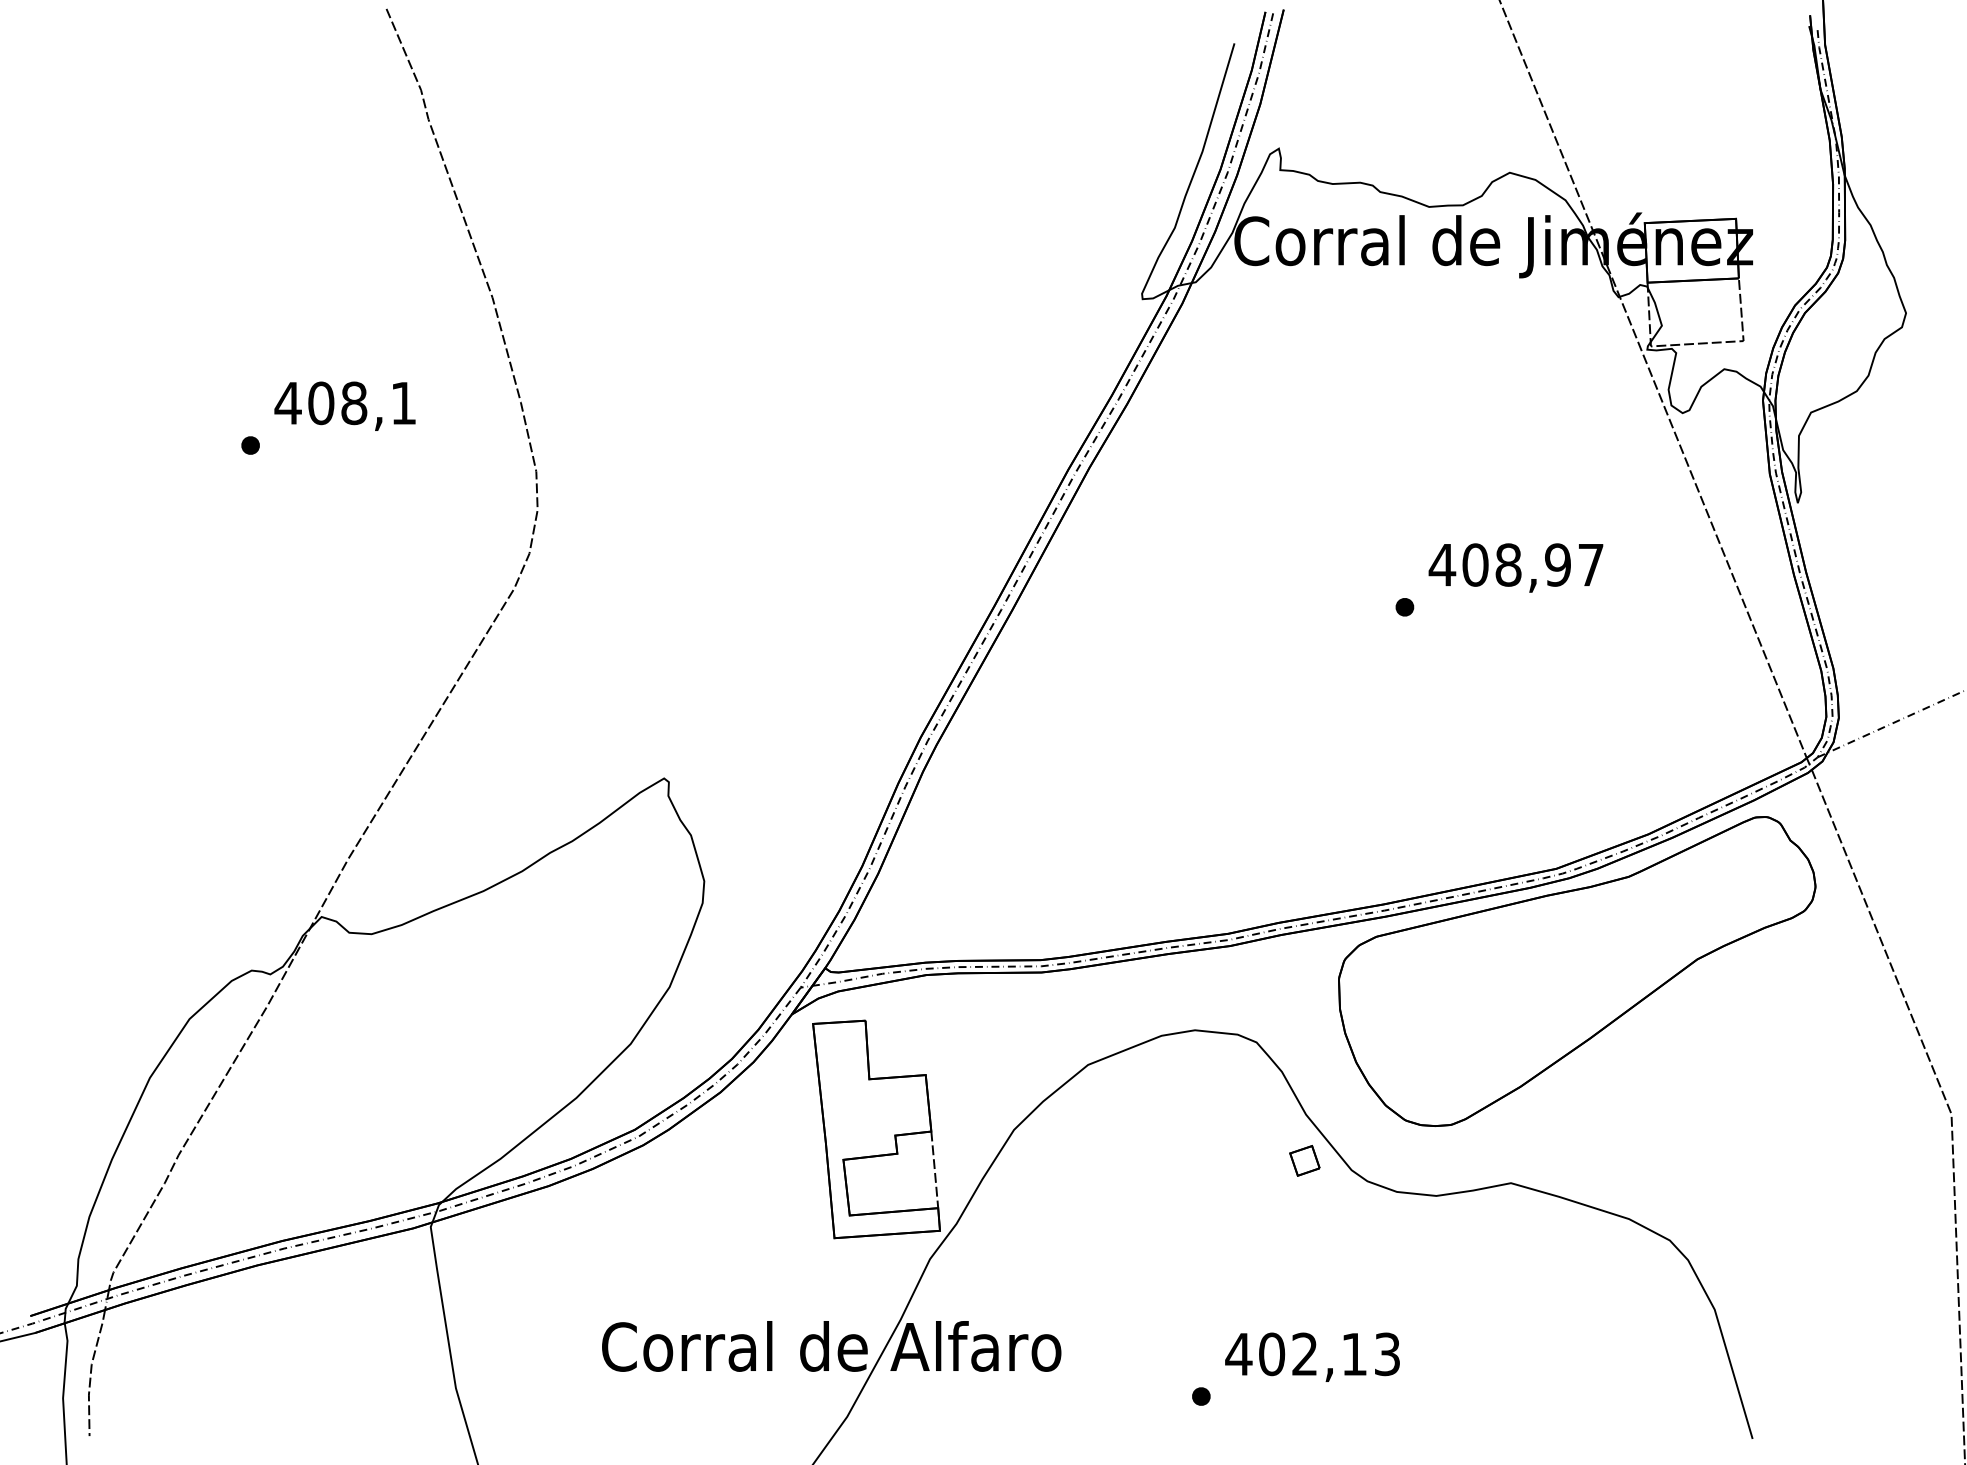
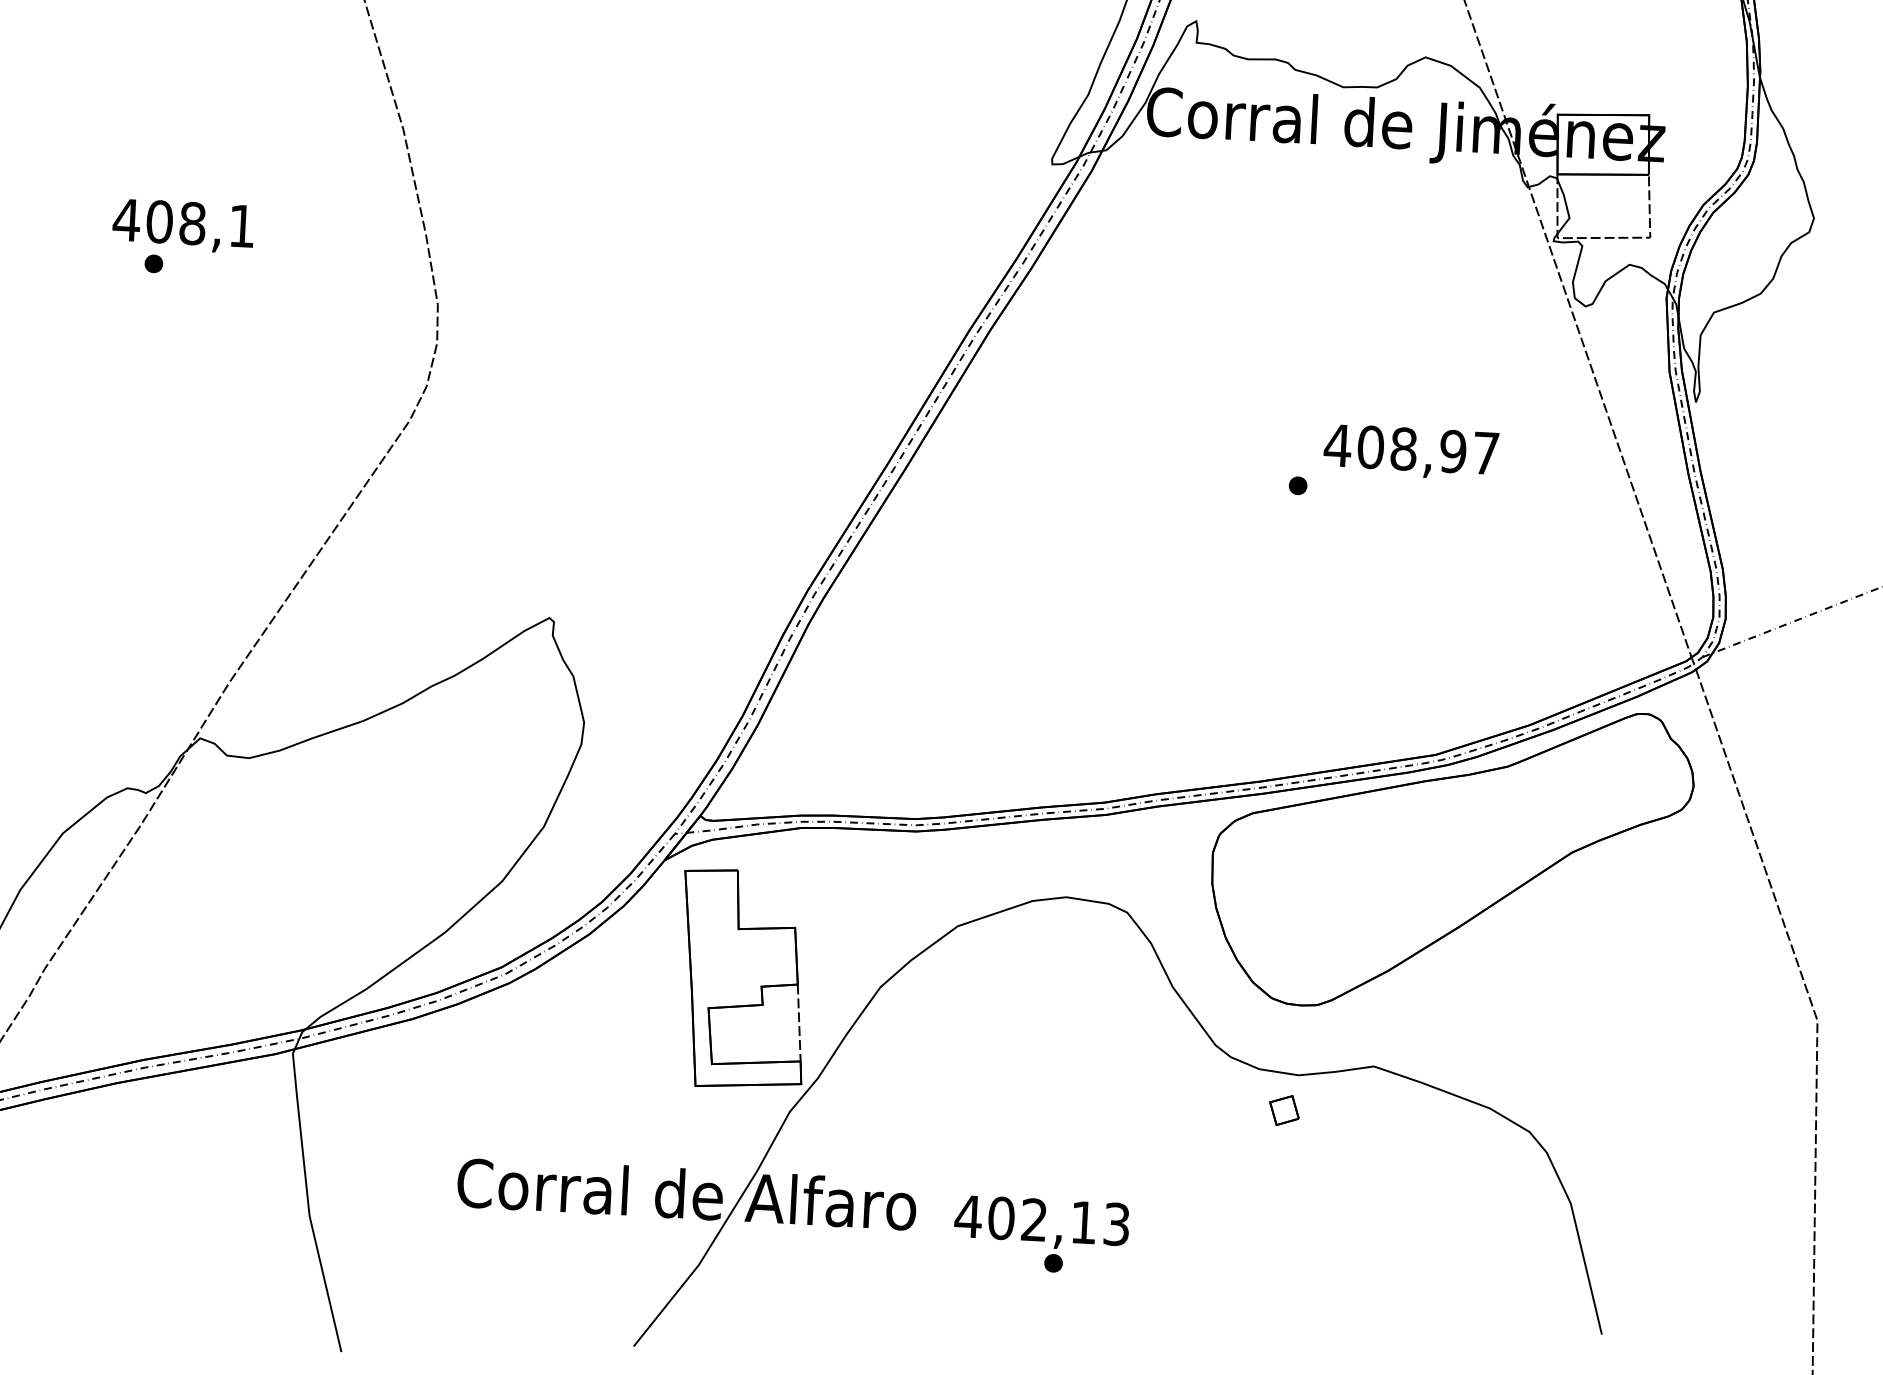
text: (344, 405) -> (182, 225), moved
part: (1304, 1160) -> (1284, 1110), moved
text: (1312, 1356) -> (1041, 1222), moved

